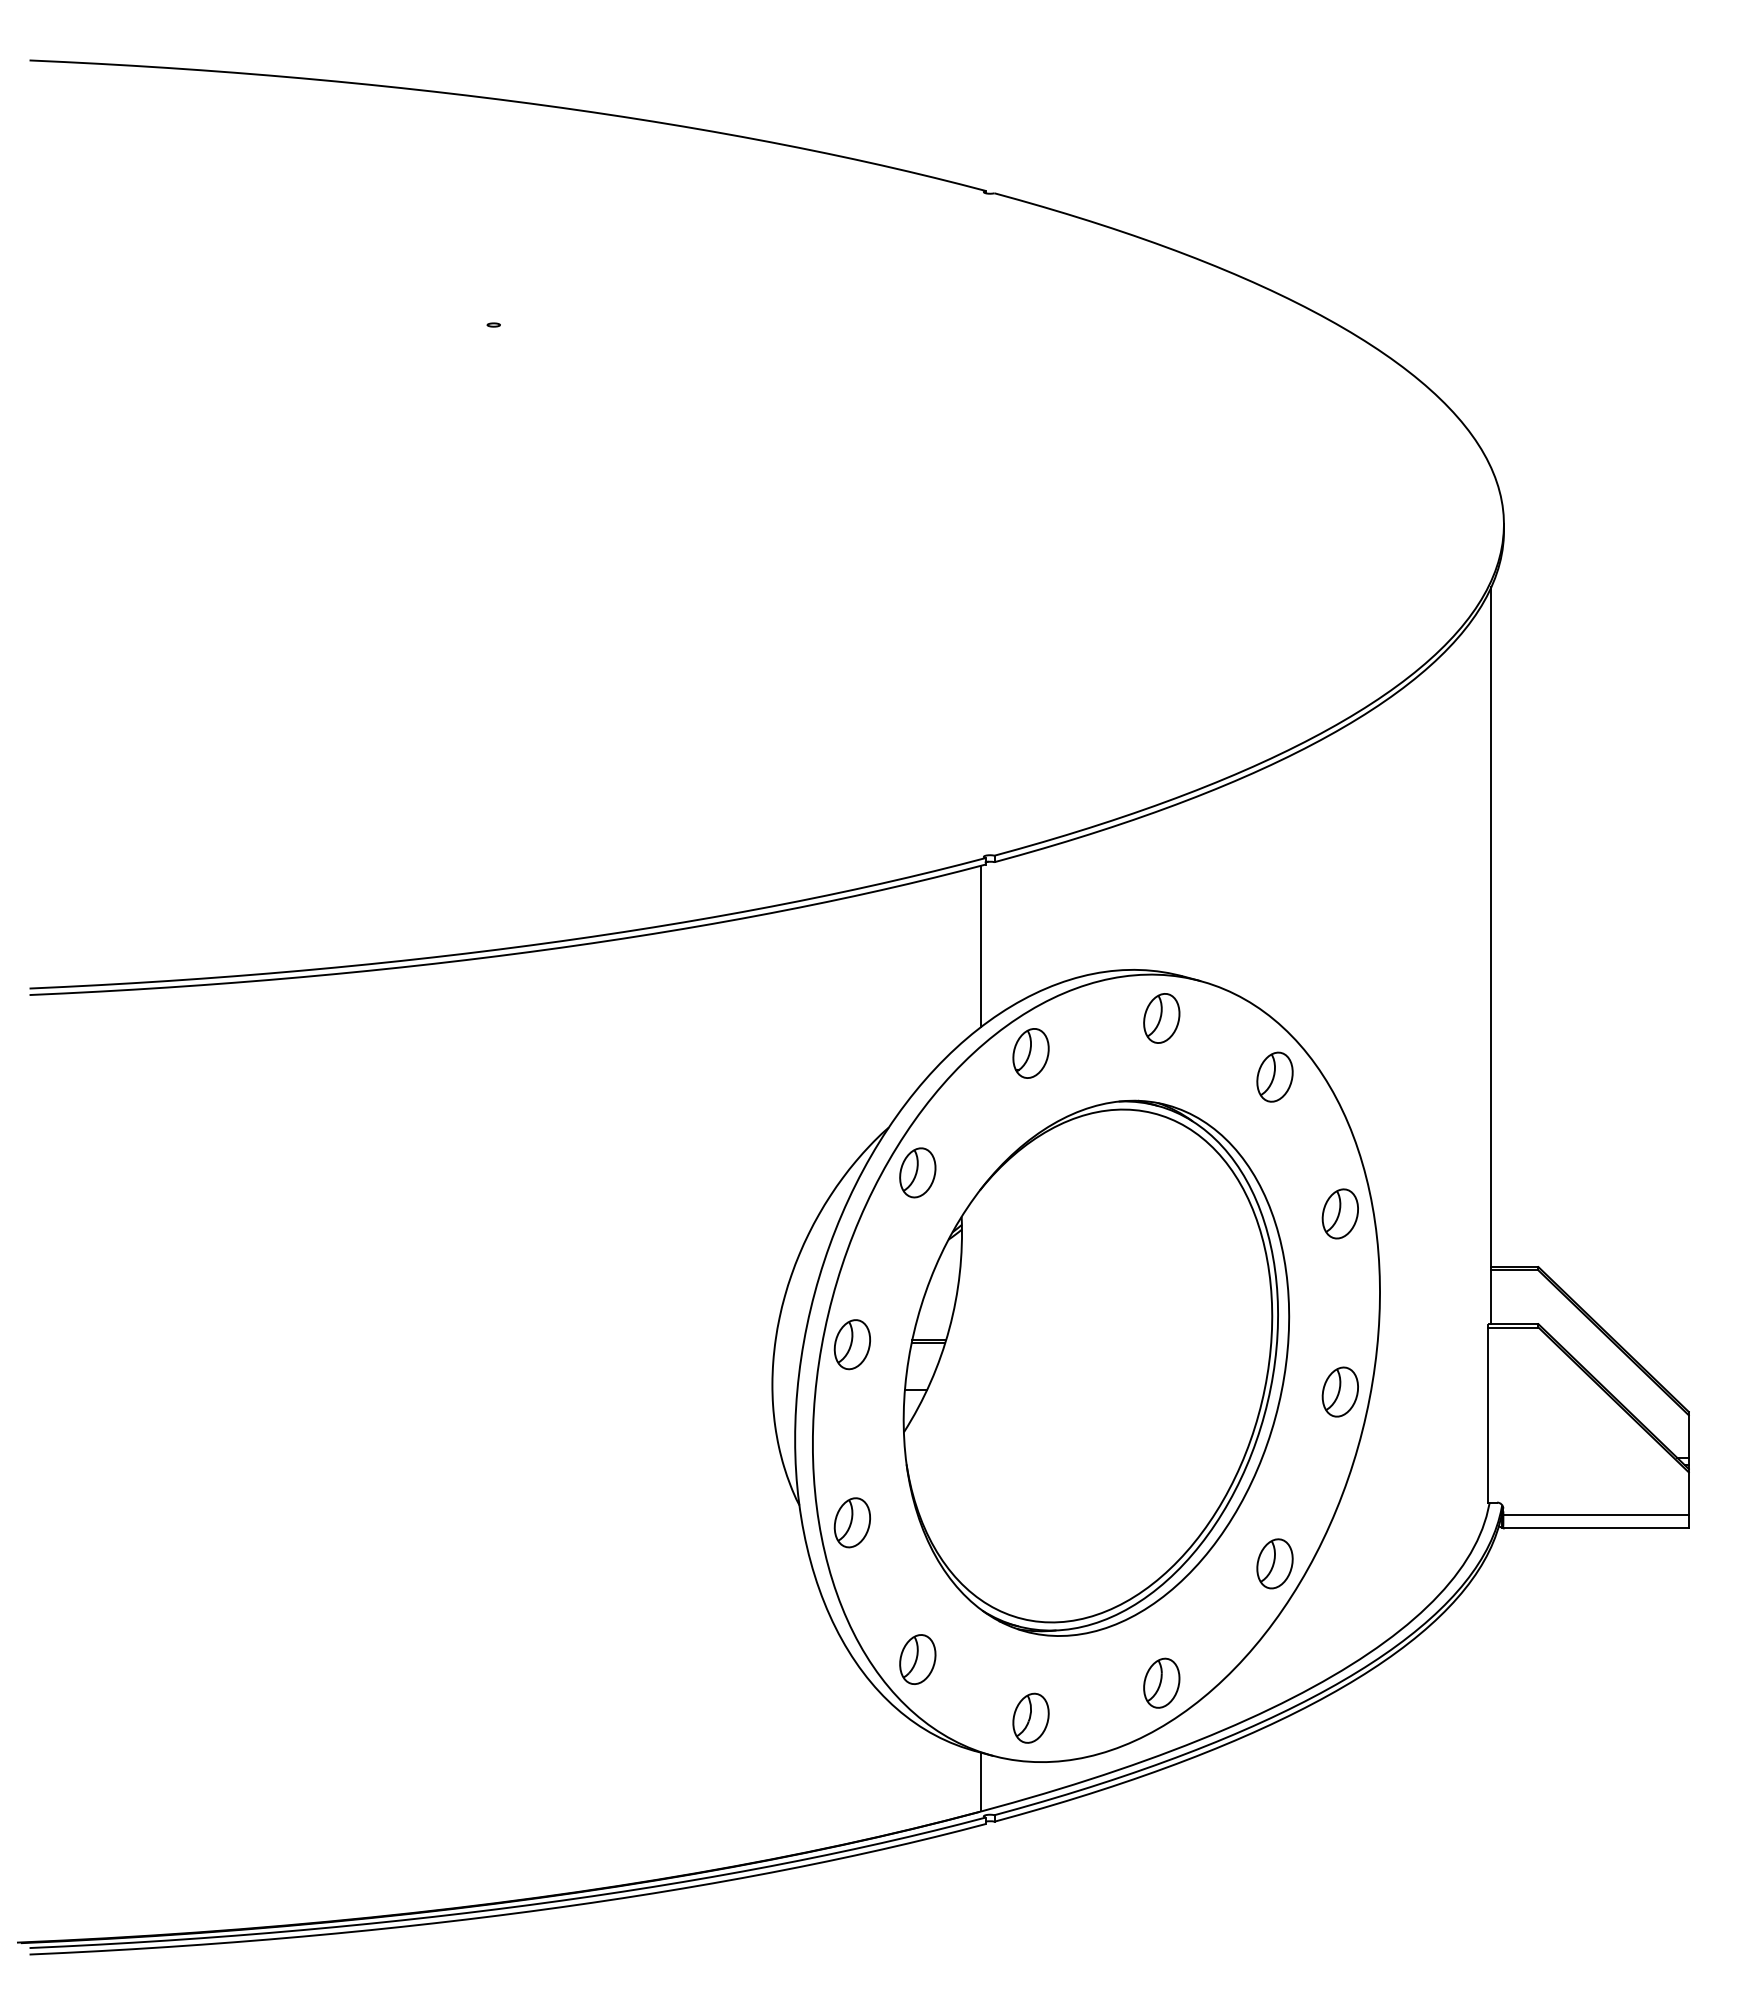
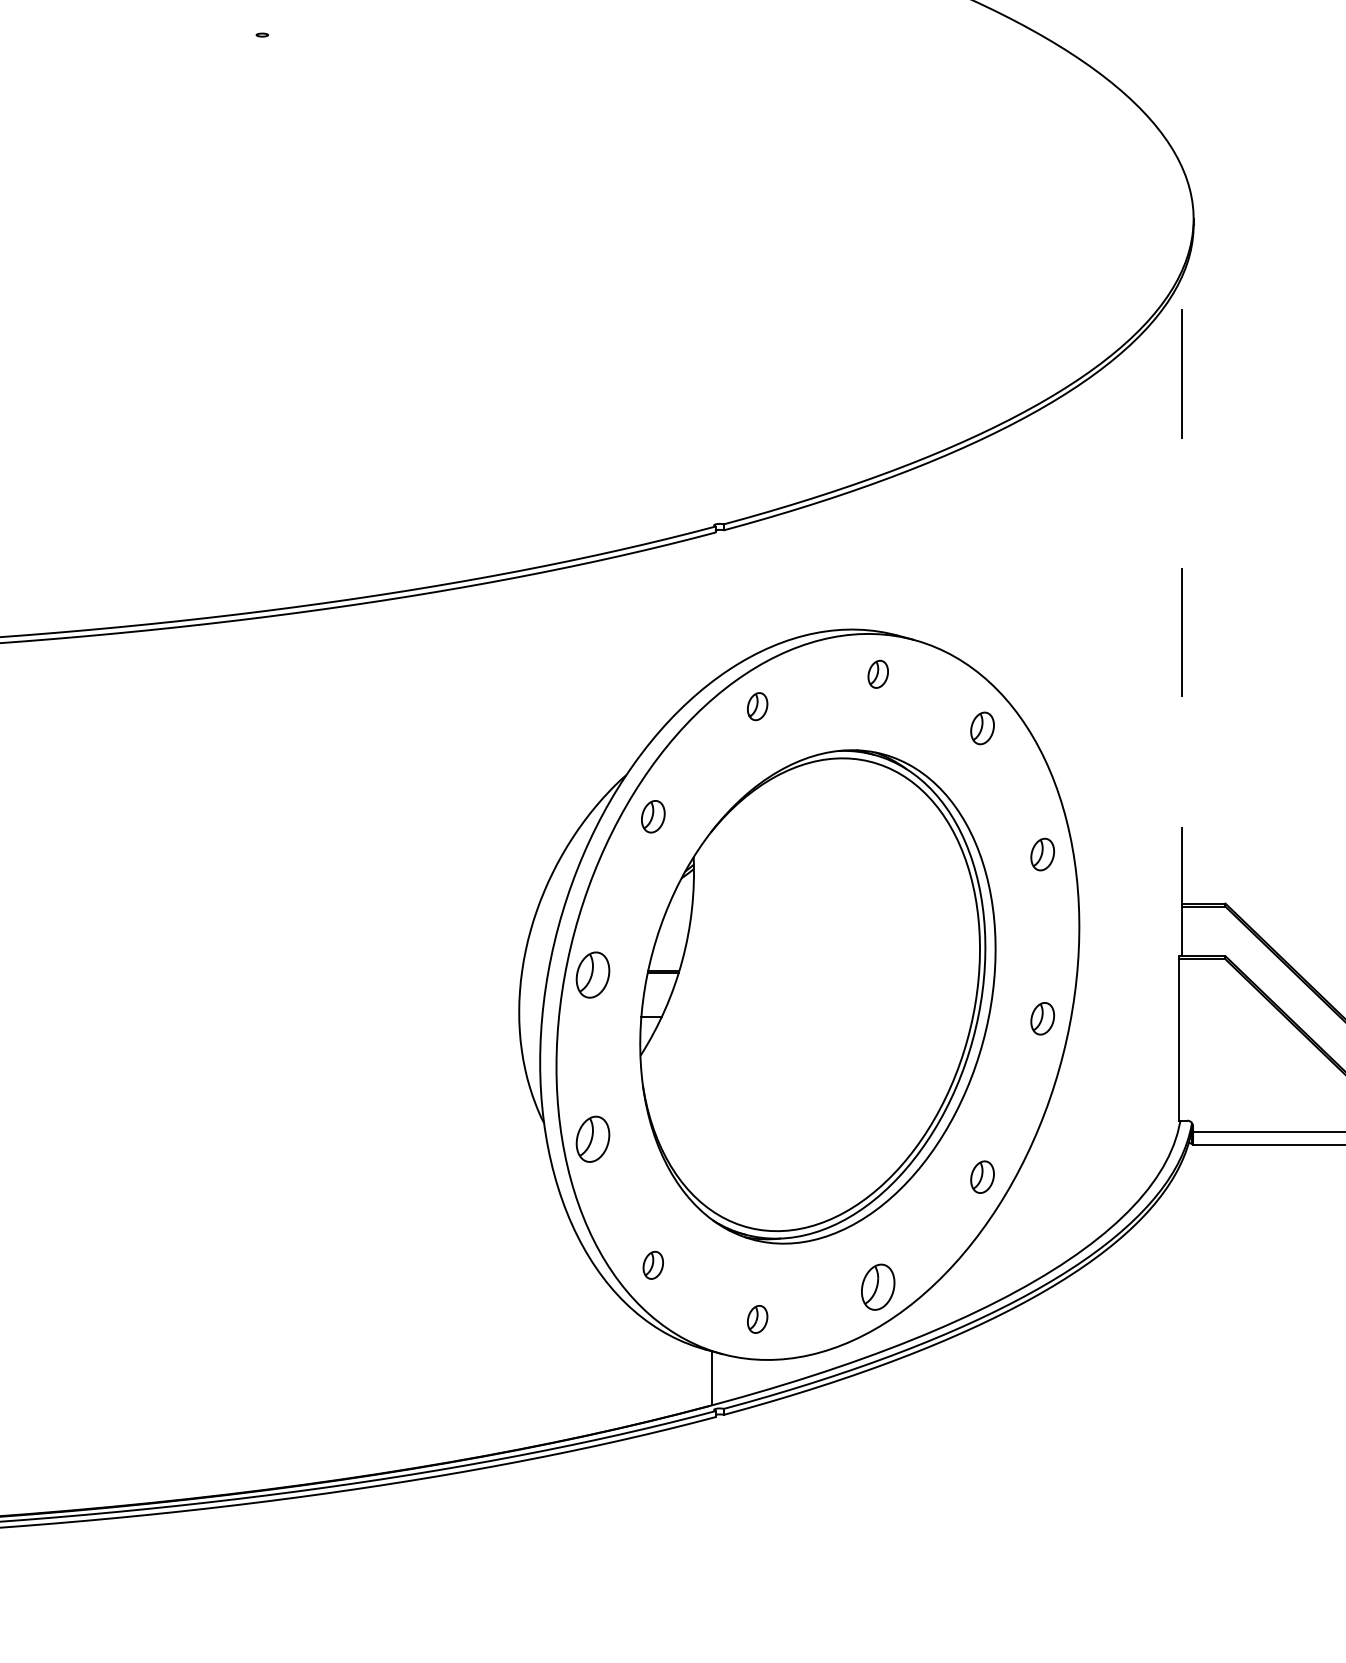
line: (981, 945) -> (711, 607), removed
line: (1491, 955) -> (1182, 616), solid -> dashed
part: (1161, 1018) -> (877, 674), size x0.6
part: (1030, 1053) -> (757, 706), size x0.6
part: (1274, 1076) -> (982, 727), size x0.7
part: (917, 1172) -> (652, 816), size x0.7
part: (1339, 1213) -> (1042, 854), size x0.7
part: (1339, 1391) -> (1042, 1018), size x0.7
part: (1274, 1563) -> (982, 1176), size x0.7
part: (917, 1659) -> (652, 1265), size x0.6
part: (1030, 1717) -> (757, 1318), size x0.6

